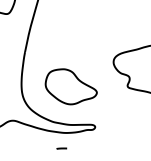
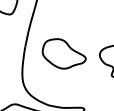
part: (70, 86) -> (63, 53), moved

